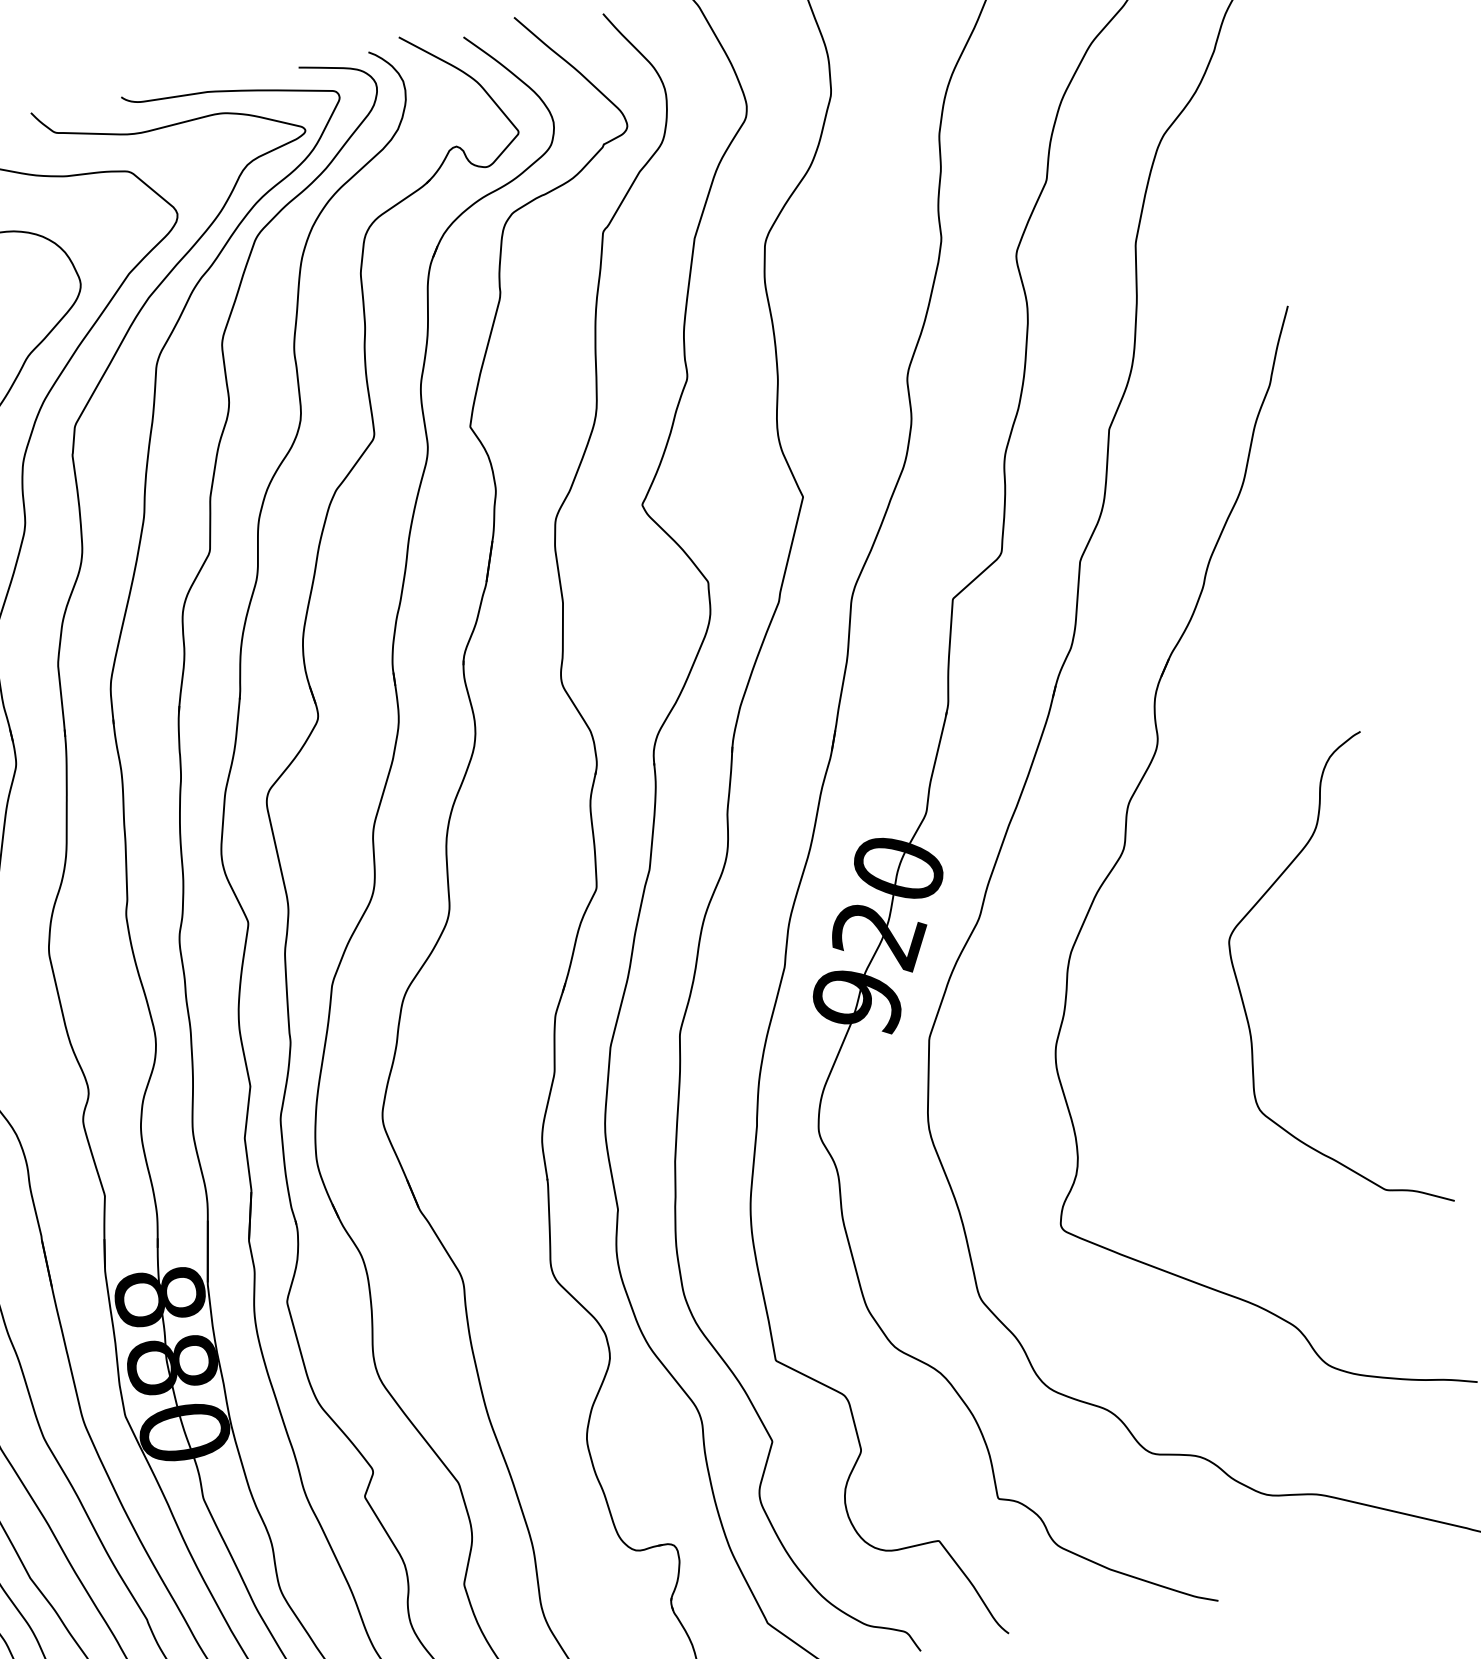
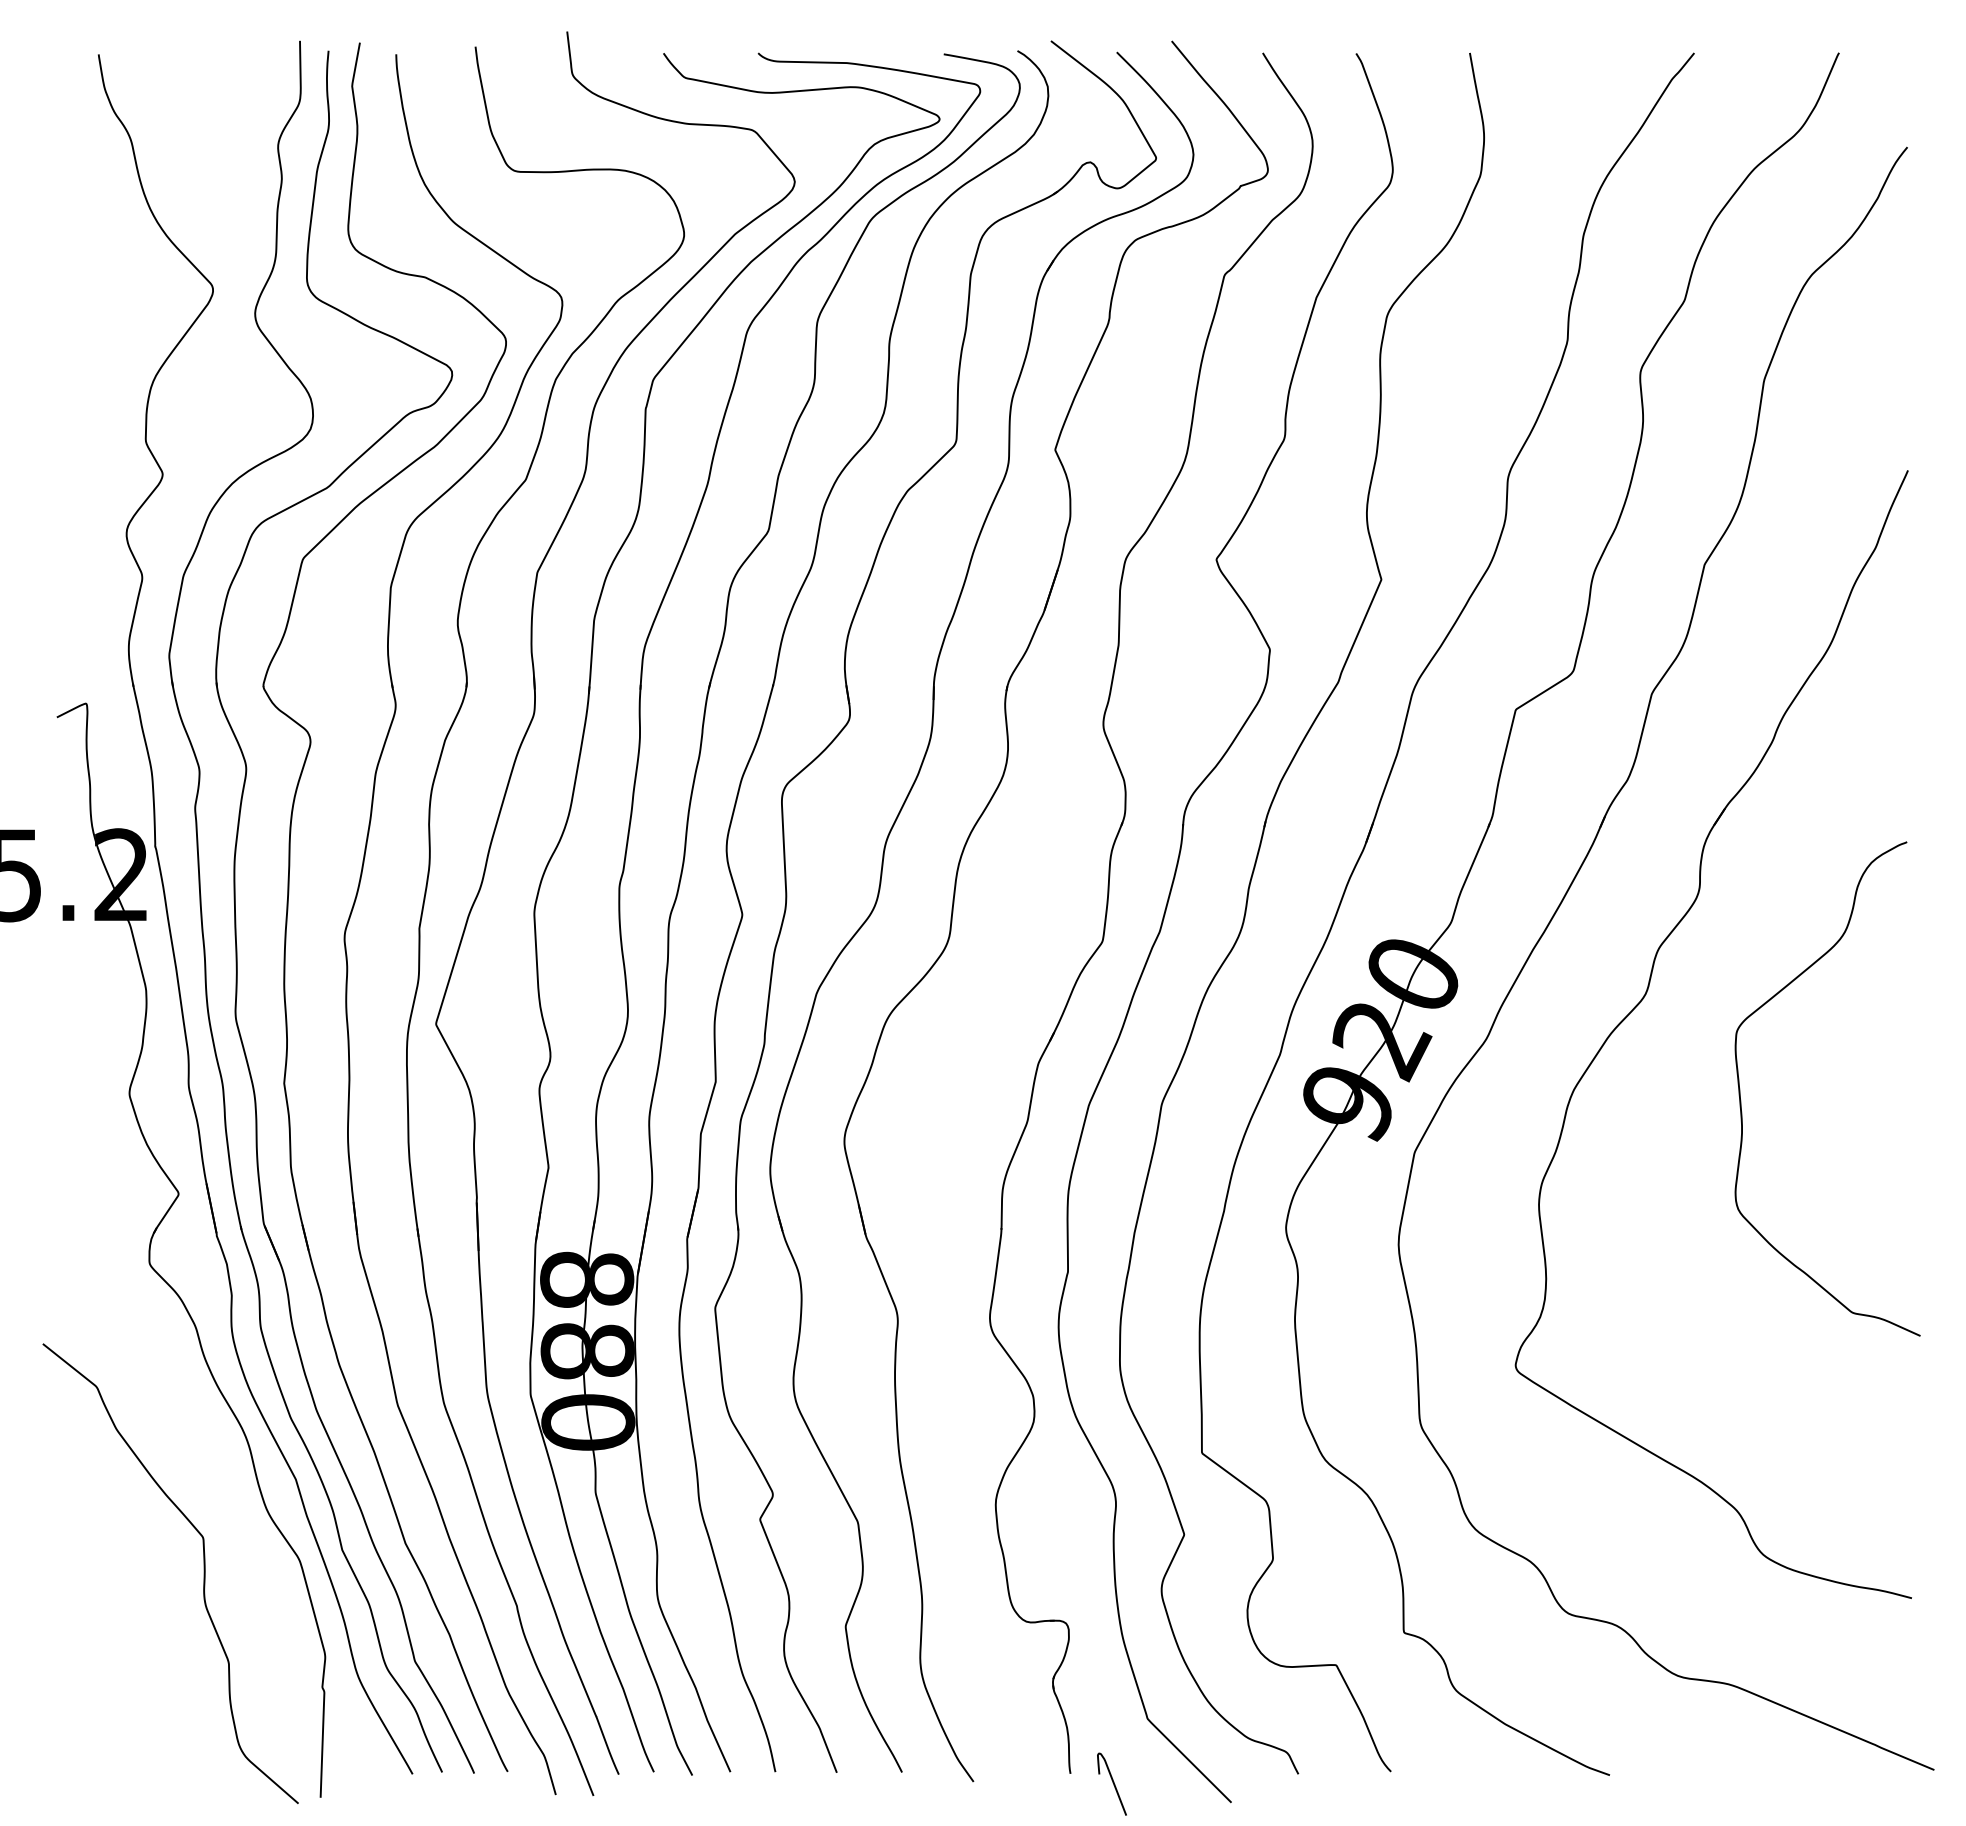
curve: (1245, 1005) -> (1741, 1100), moved

